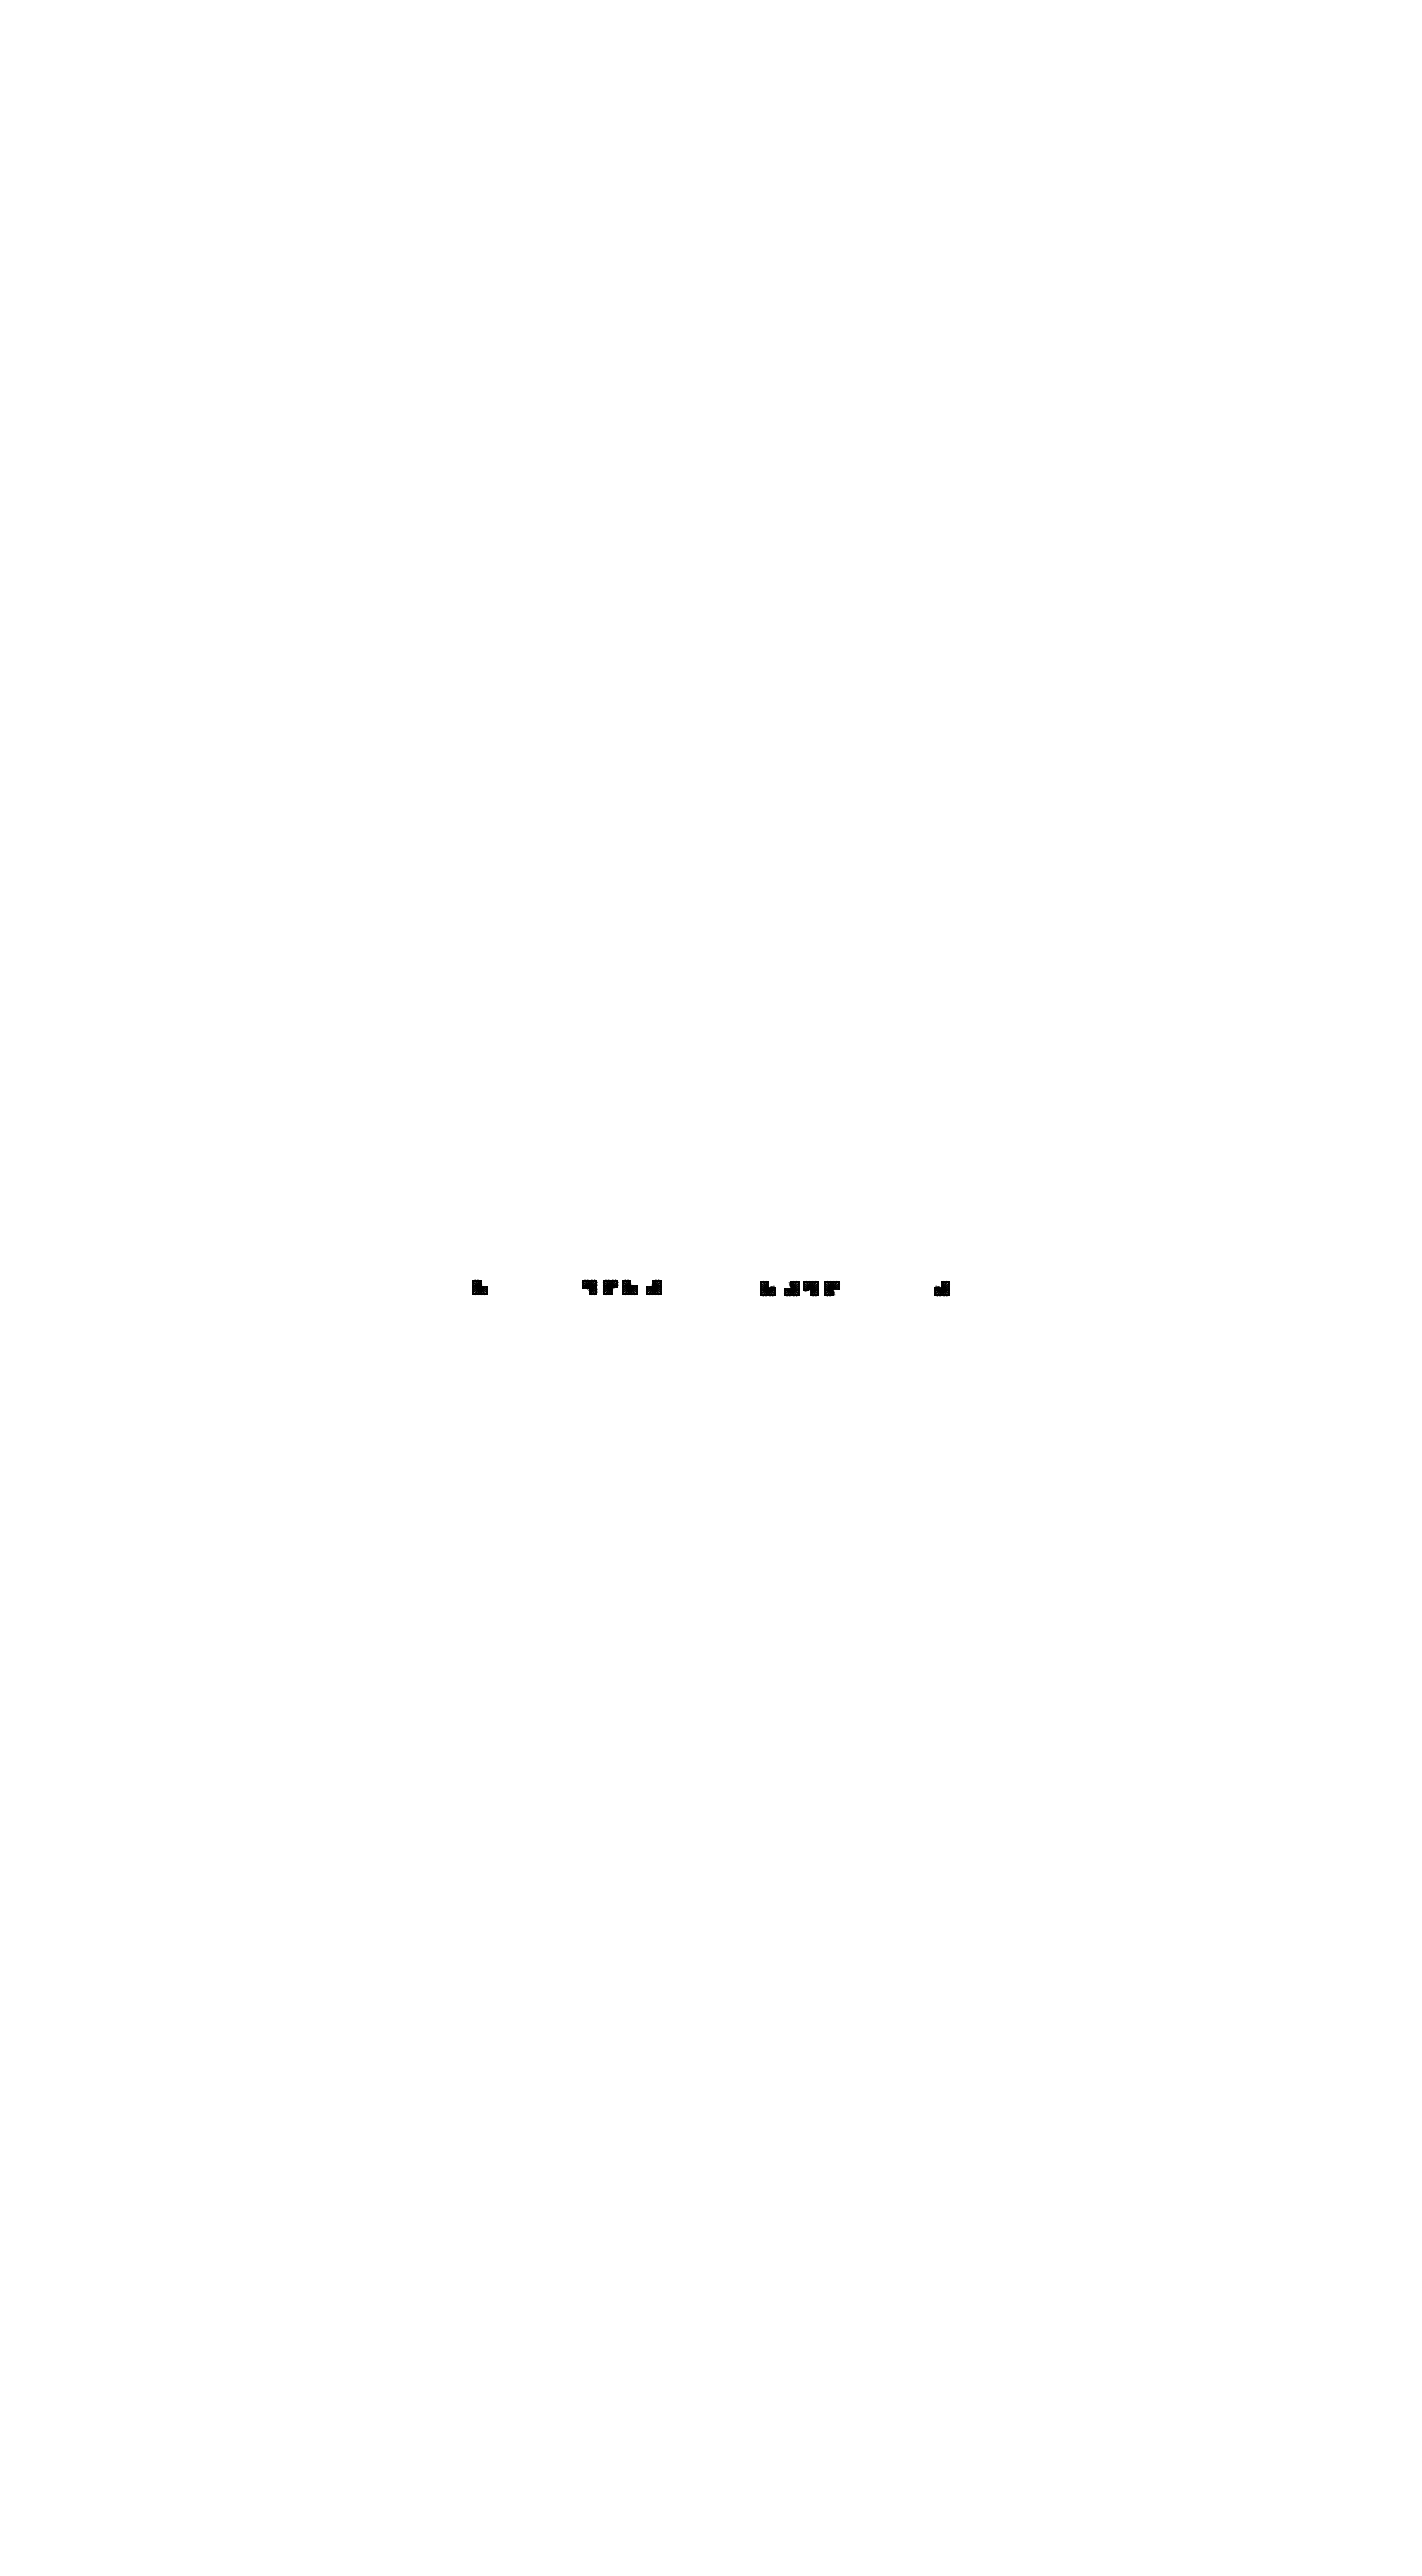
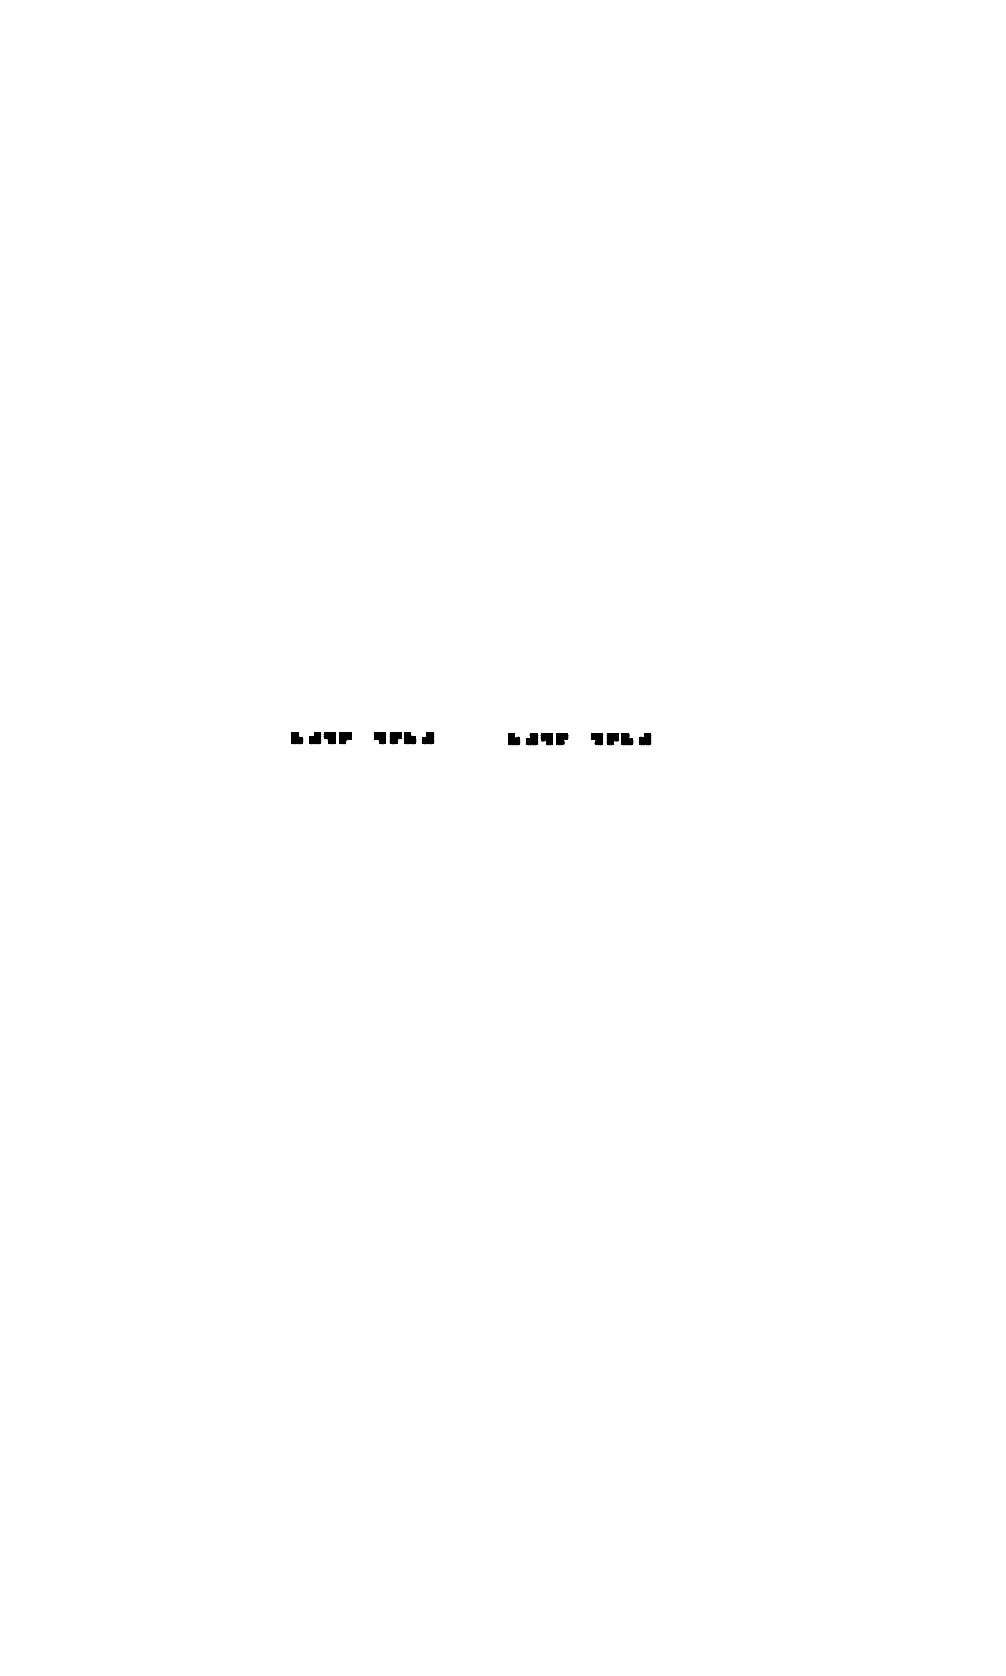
part: (523, 1286) -> (330, 737), added
part: (897, 1288) -> (611, 739), added

